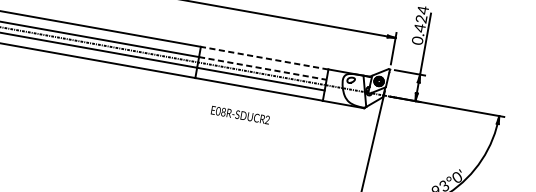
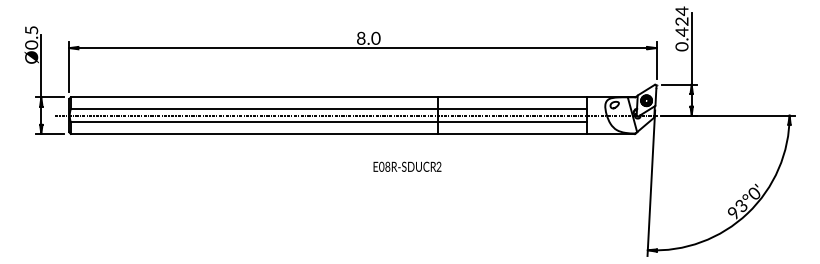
line: (263, 58) -> (511, 97), dashed -> solid
line: (262, 68) -> (512, 109), dashed -> solid
text: (240, 114) -> (407, 166), moved

